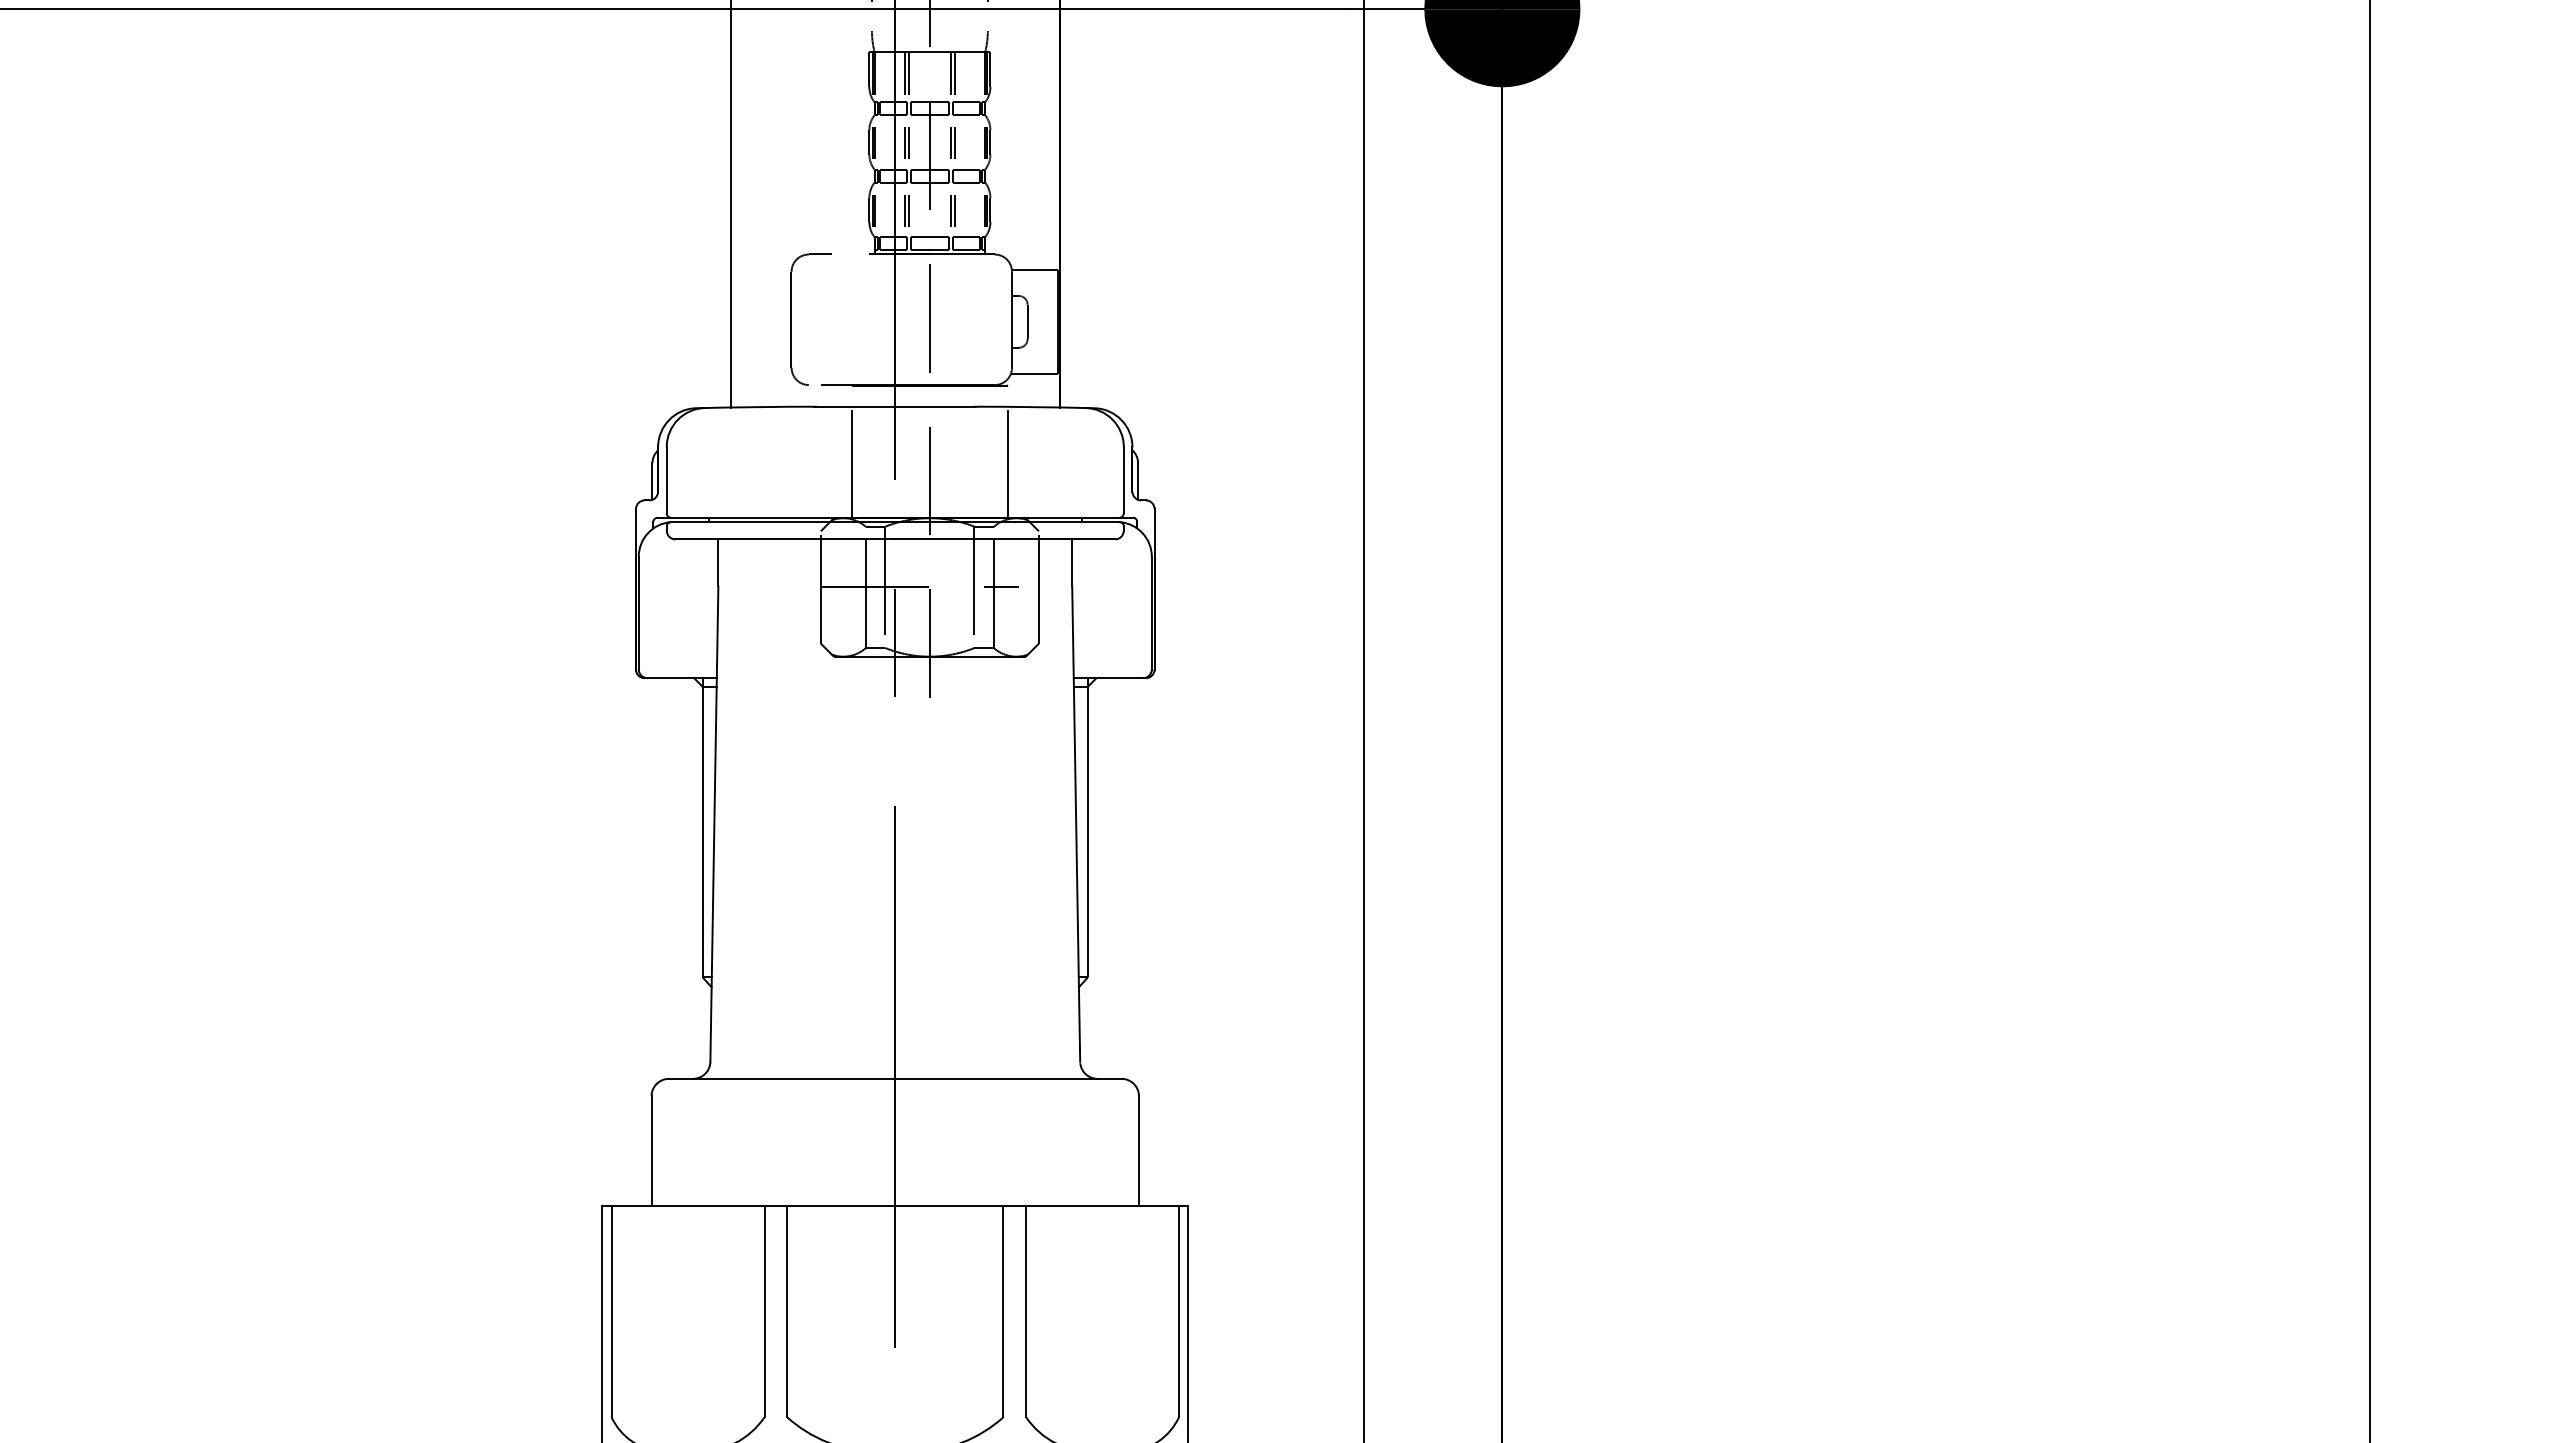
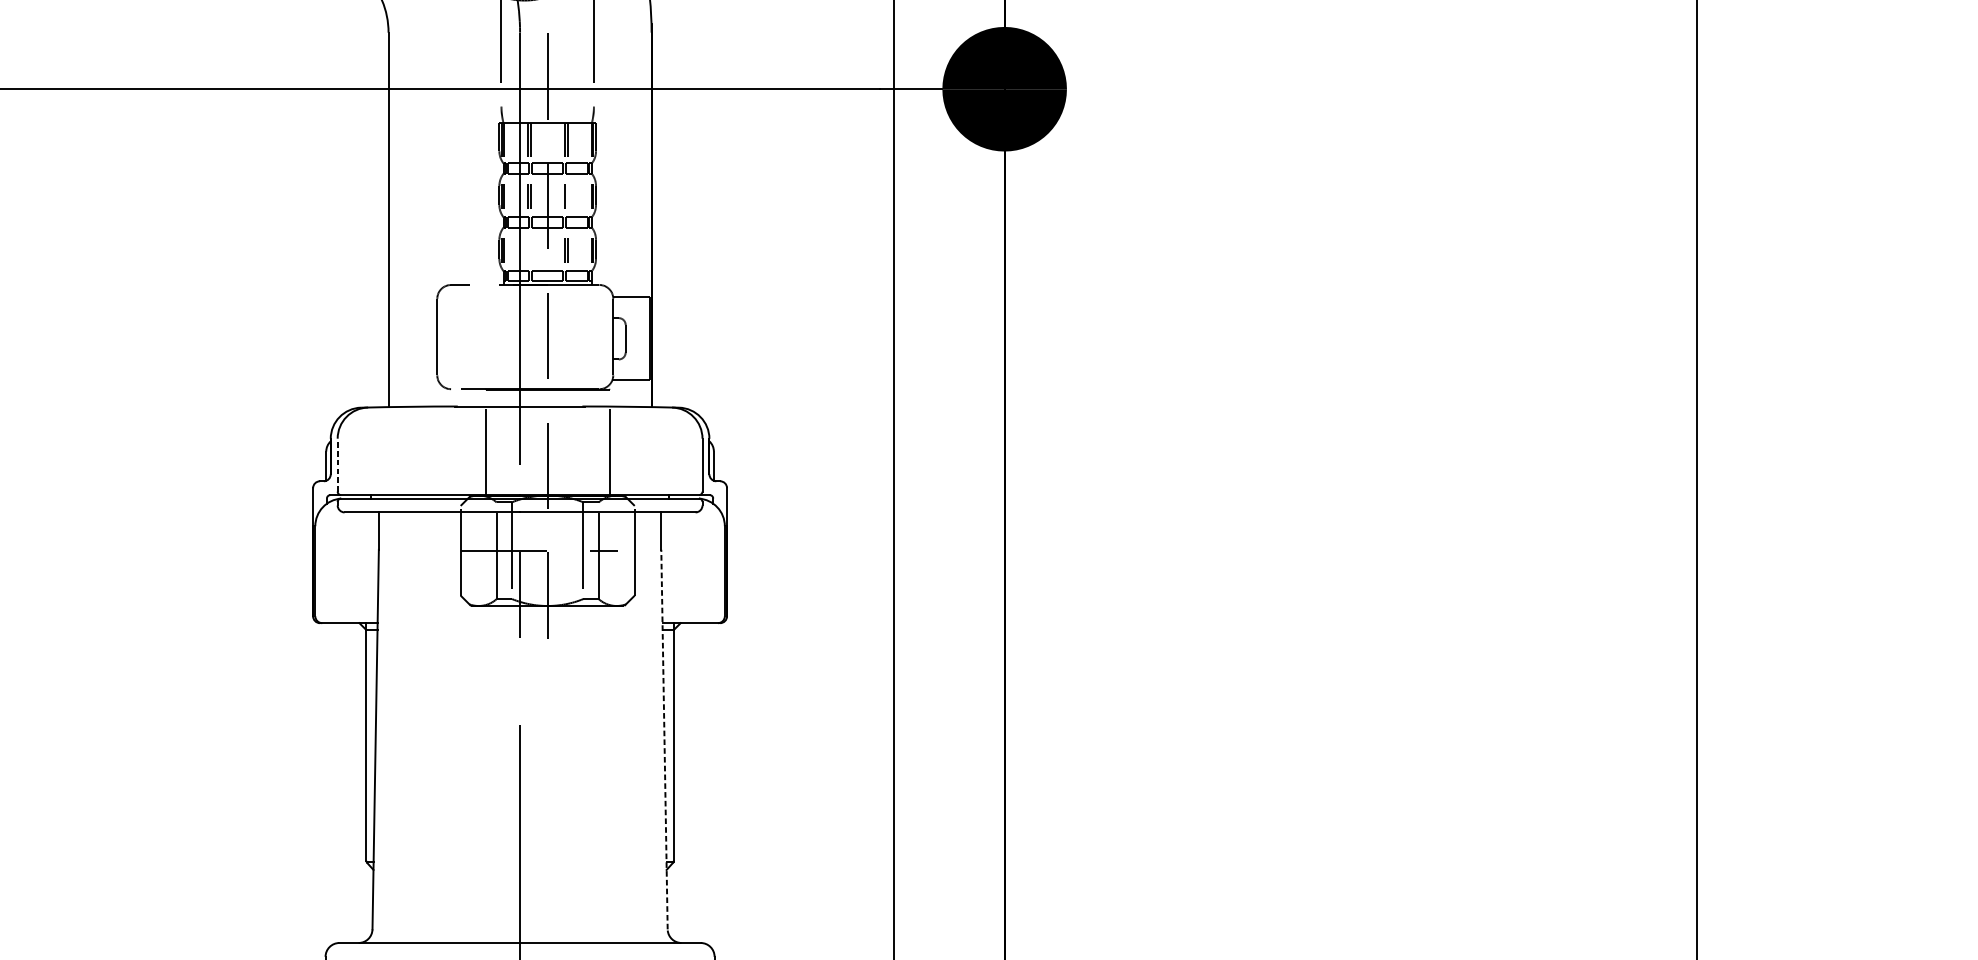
line: (955, 143) -> (568, 196), removed
part: (906, 210) -> (529, 249), removed
line: (666, 479) -> (337, 464), solid -> dashed
line: (1076, 824) -> (664, 739), solid -> dashed

